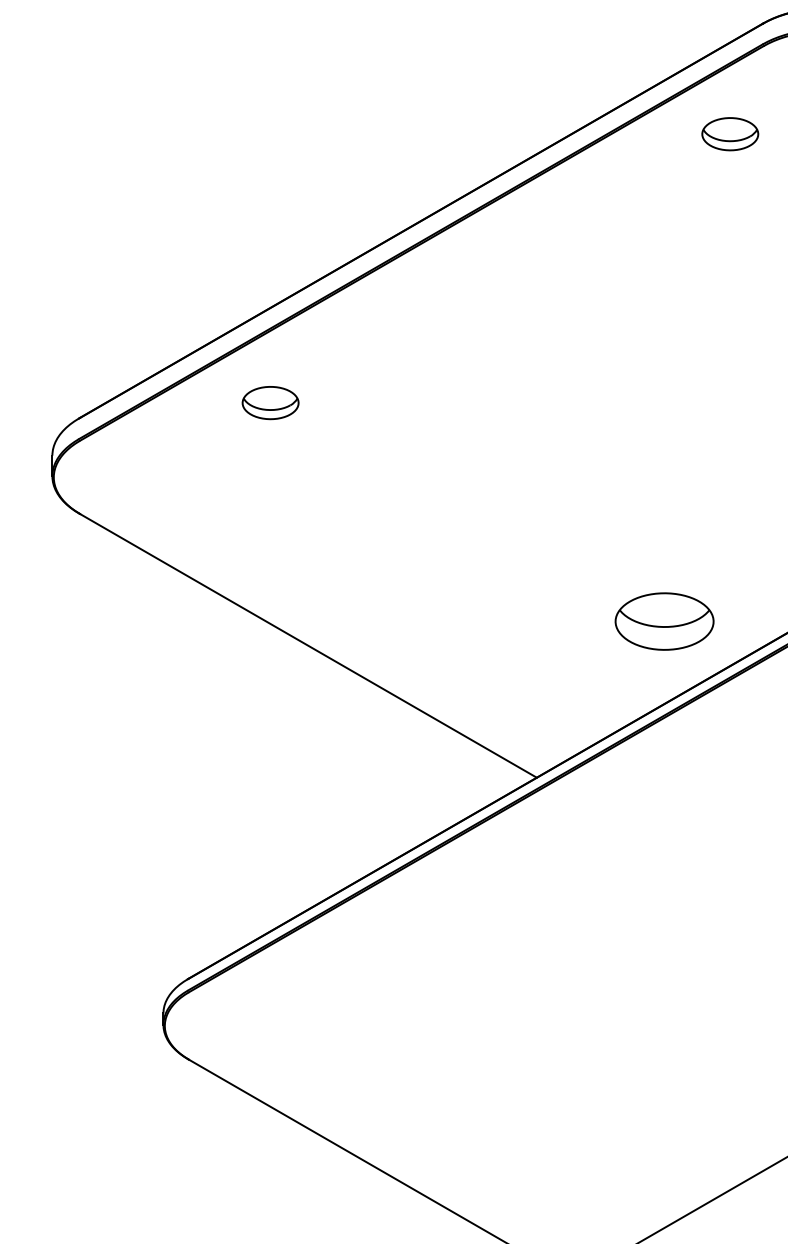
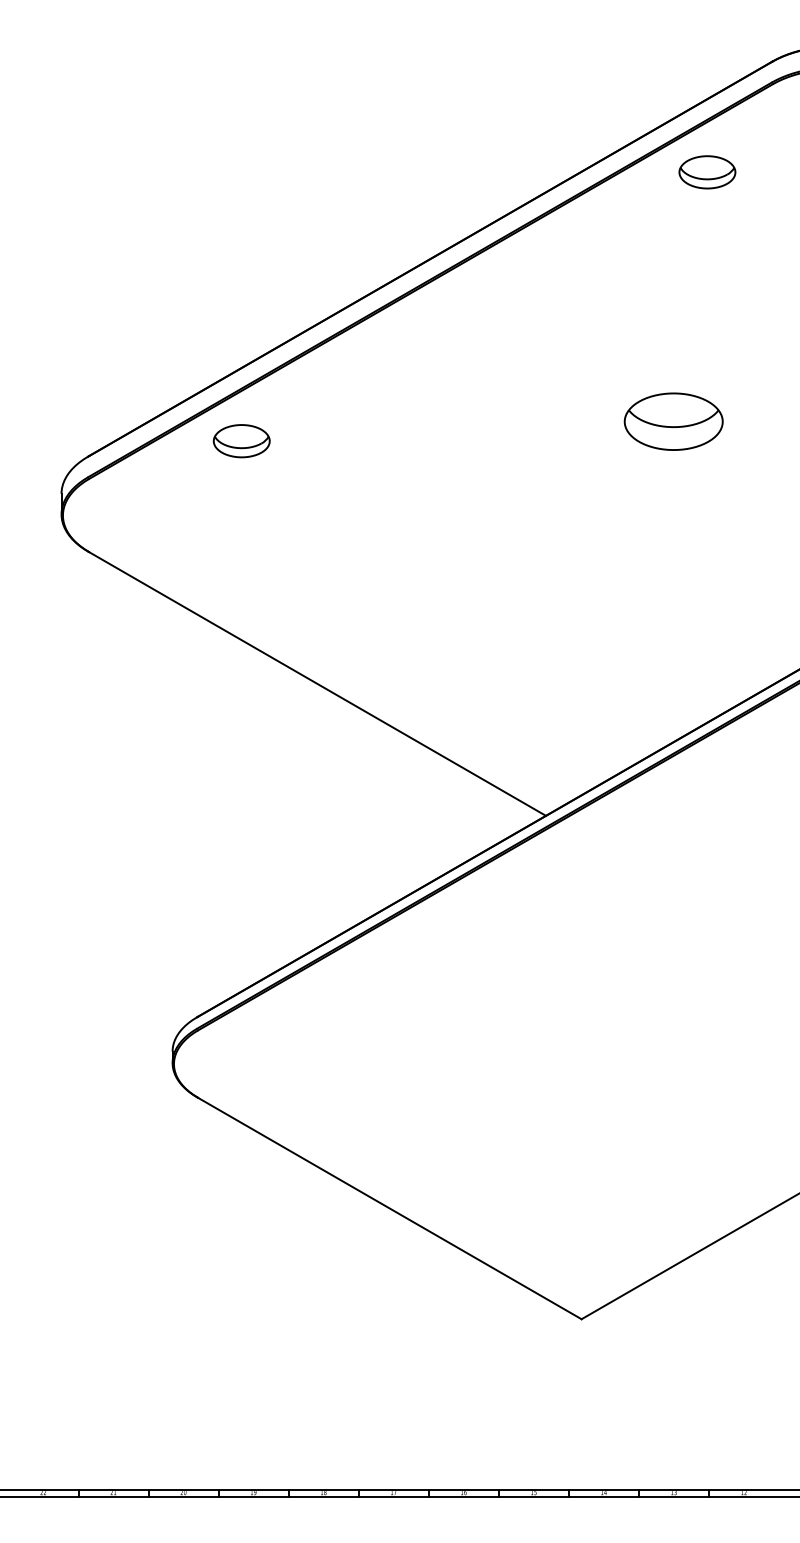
part: (730, 134) -> (707, 172), moved
part: (270, 403) -> (241, 441), moved
part: (664, 621) -> (673, 421), moved

